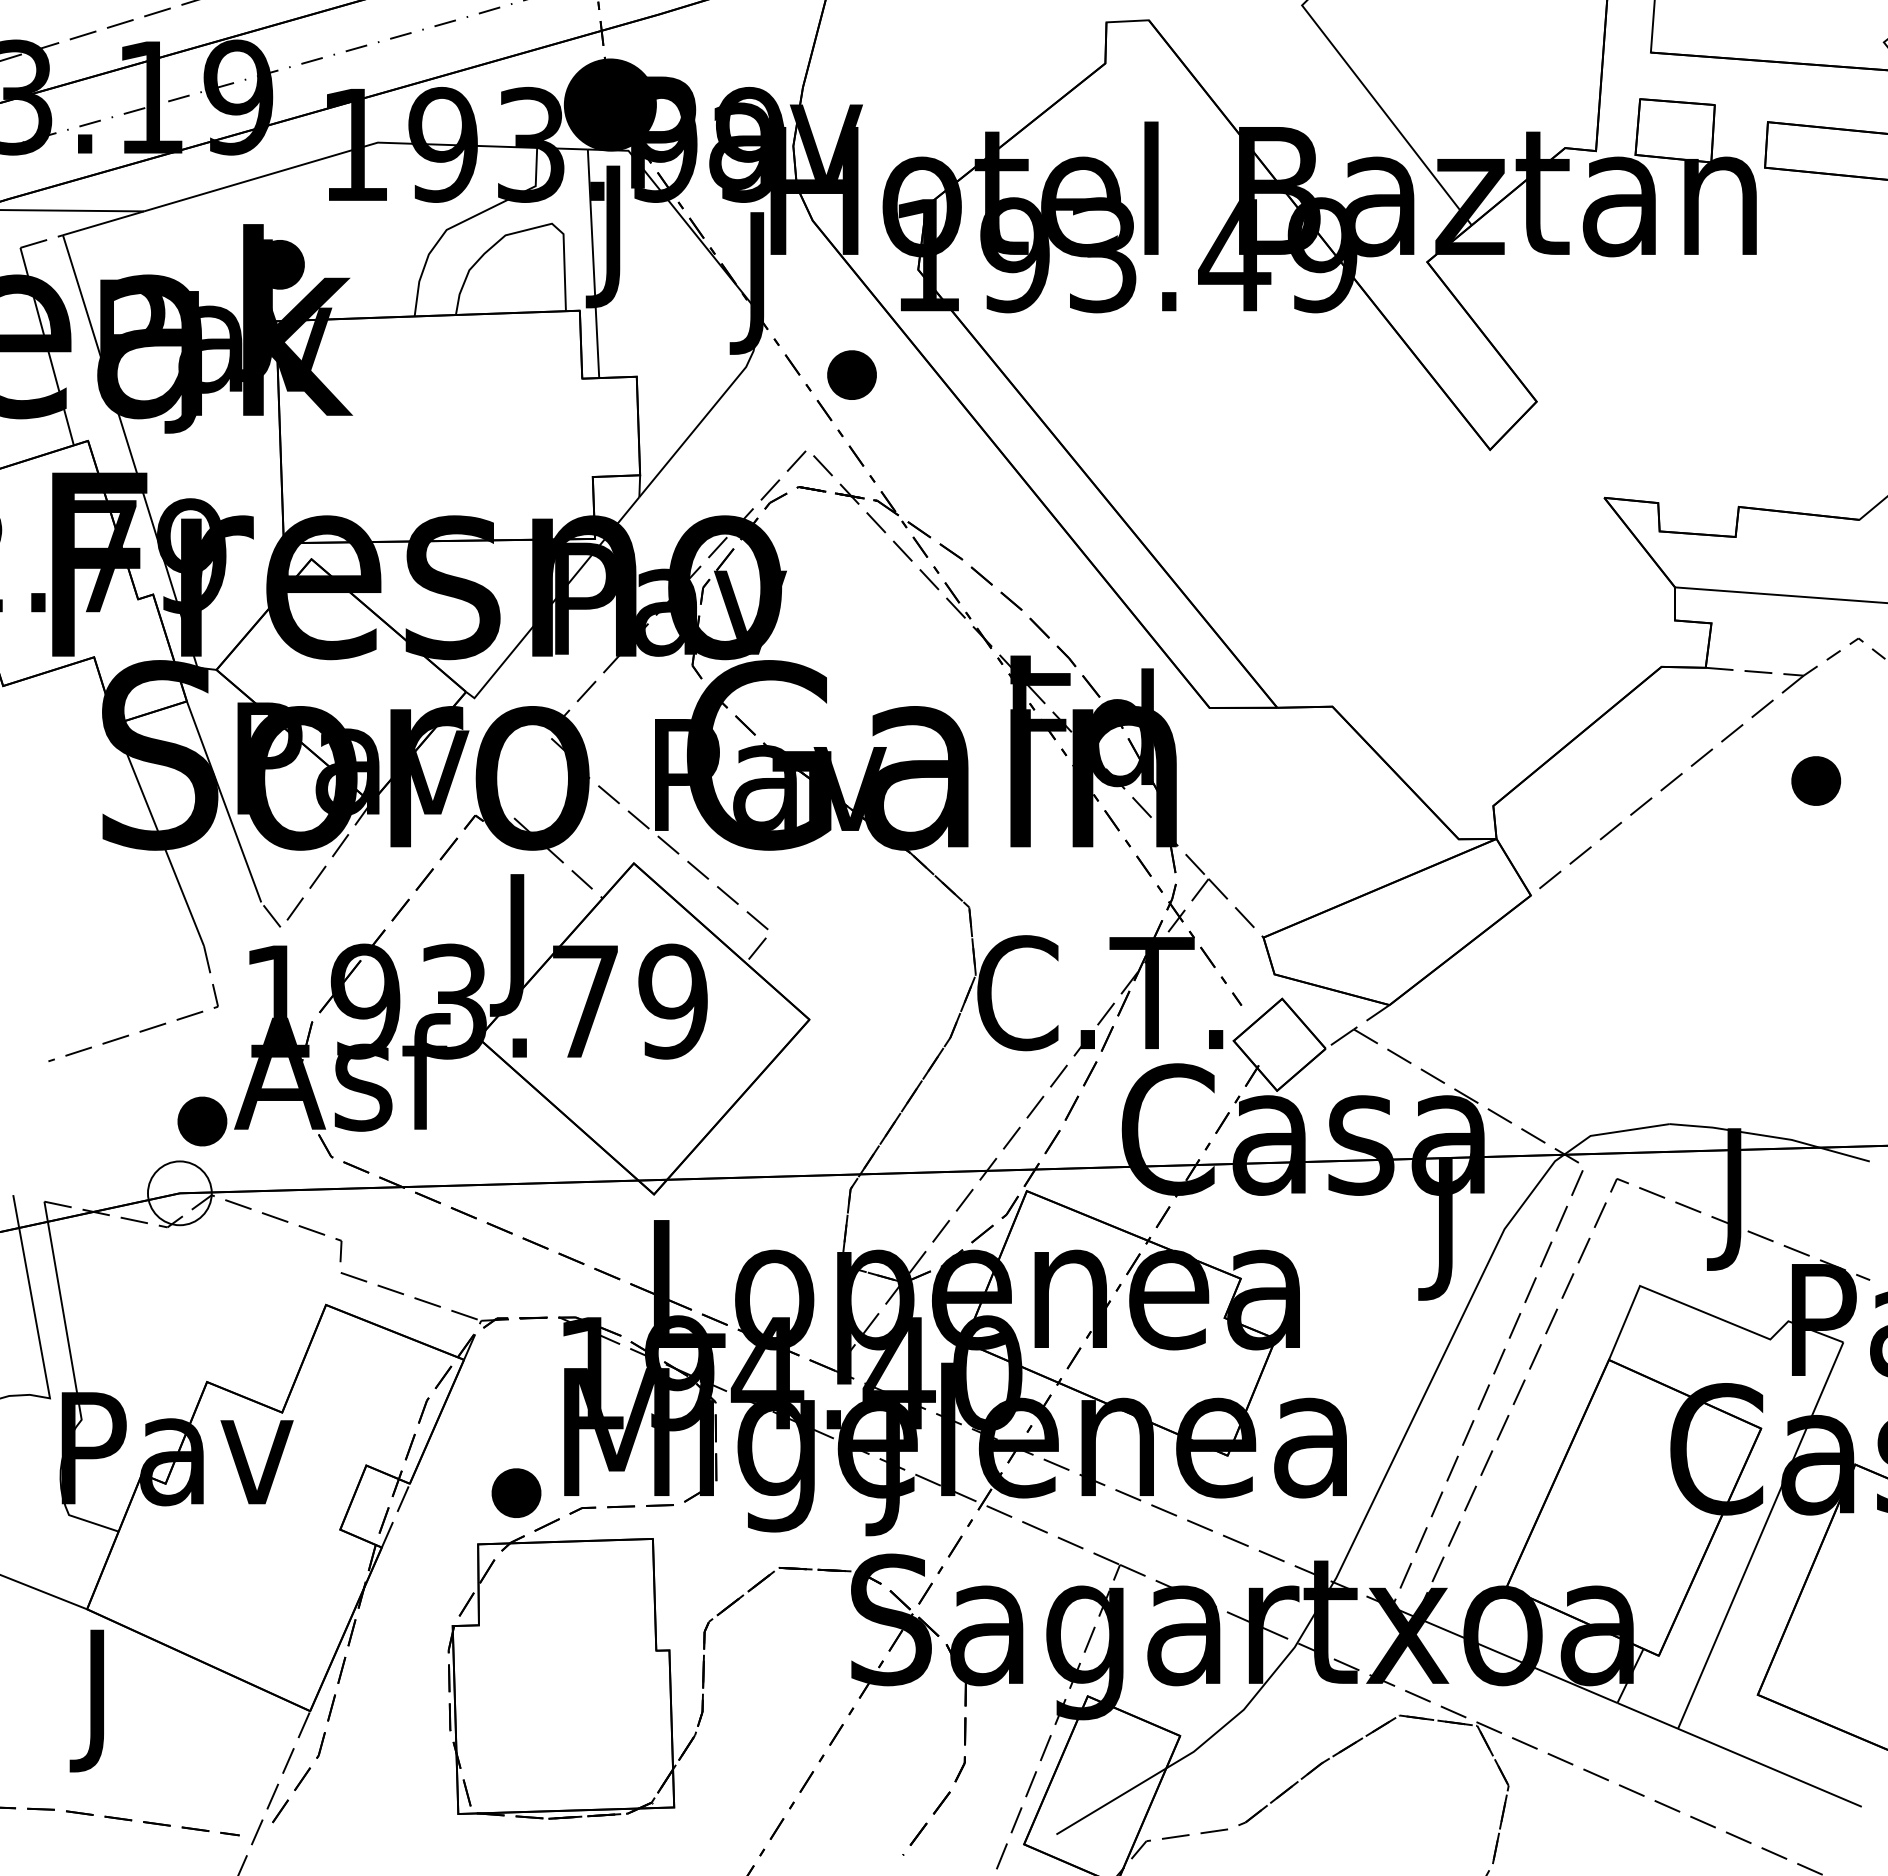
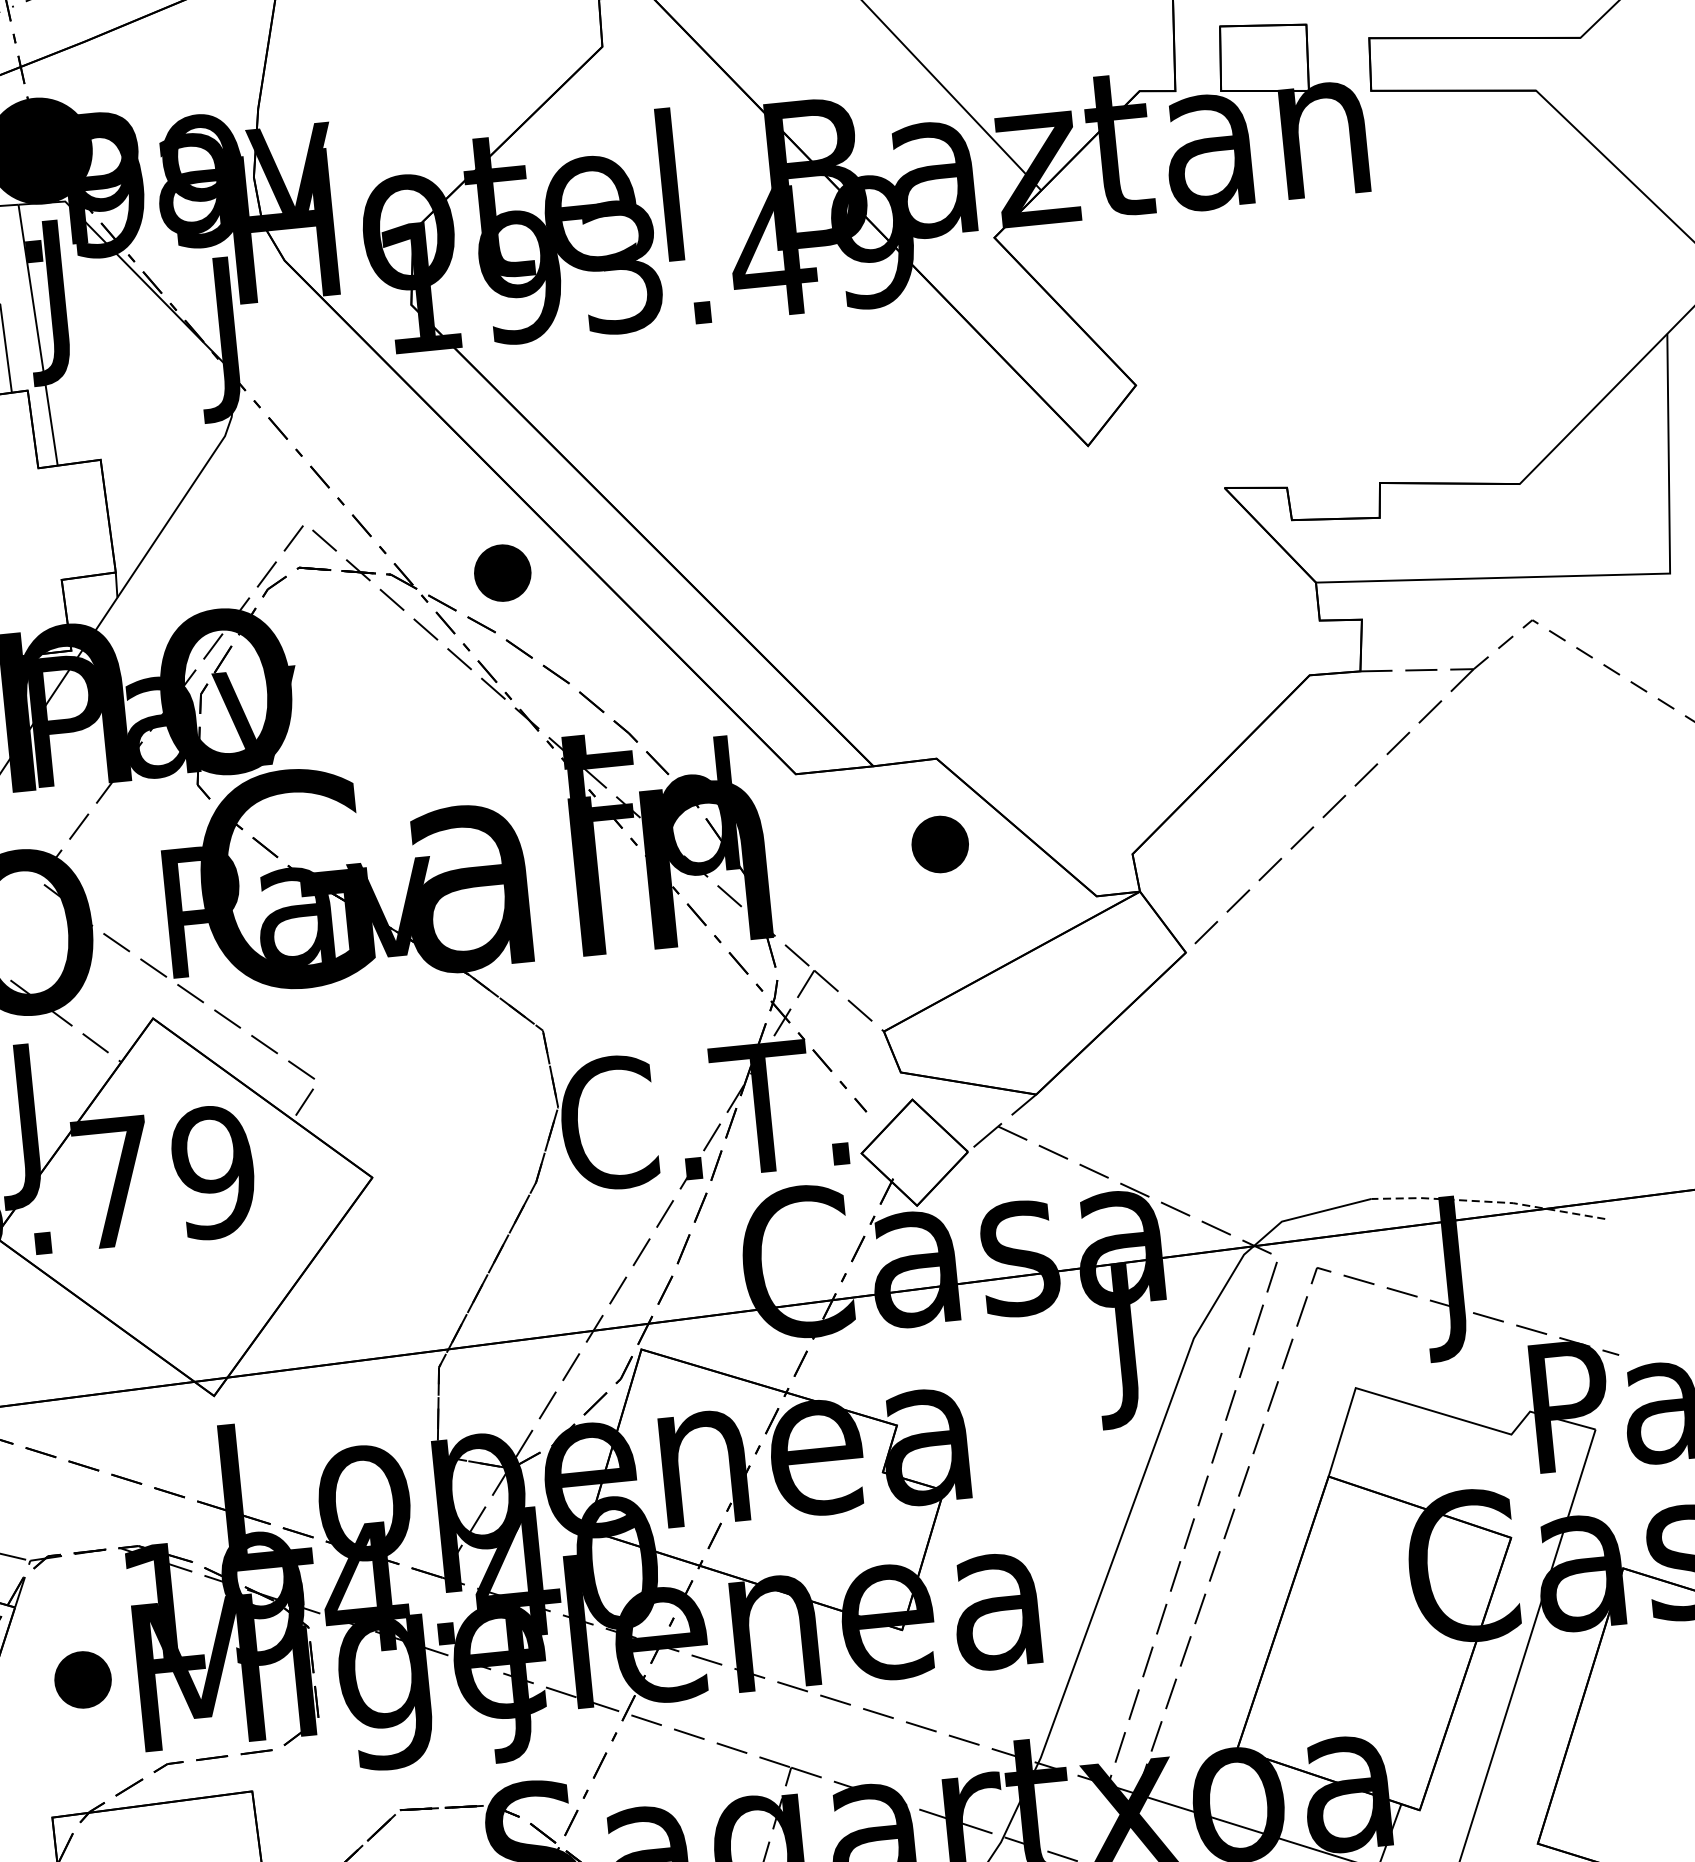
part: (851, 374) -> (502, 572), moved
part: (1816, 780) -> (940, 843), moved
line: (1770, 1136) -> (1488, 1201), solid -> dashed
part: (516, 1492) -> (82, 1679), moved

